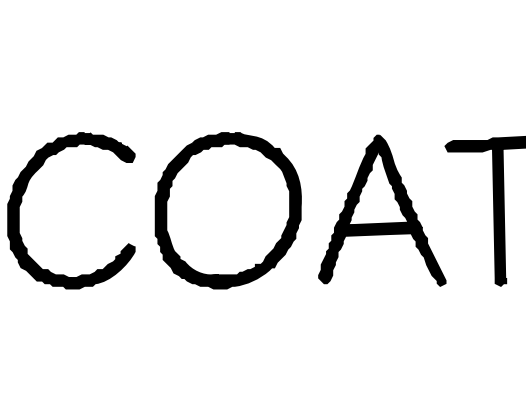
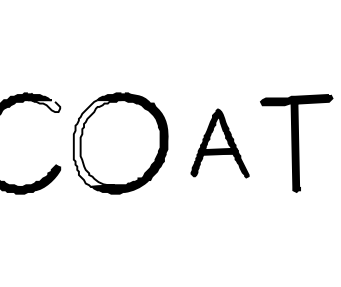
fill: (108, 153) -> (43, 106), removed
fill: (192, 210) -> (97, 143), removed
part: (381, 210) -> (219, 143), size x0.7

